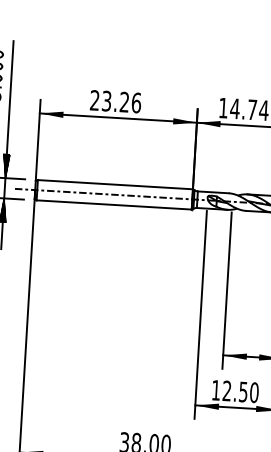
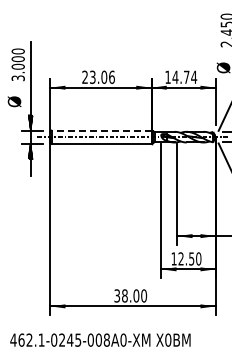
text: (125, 101) -> (104, 76), 23.26 -> 23.06
line: (115, 184) -> (101, 130), solid -> dashed

